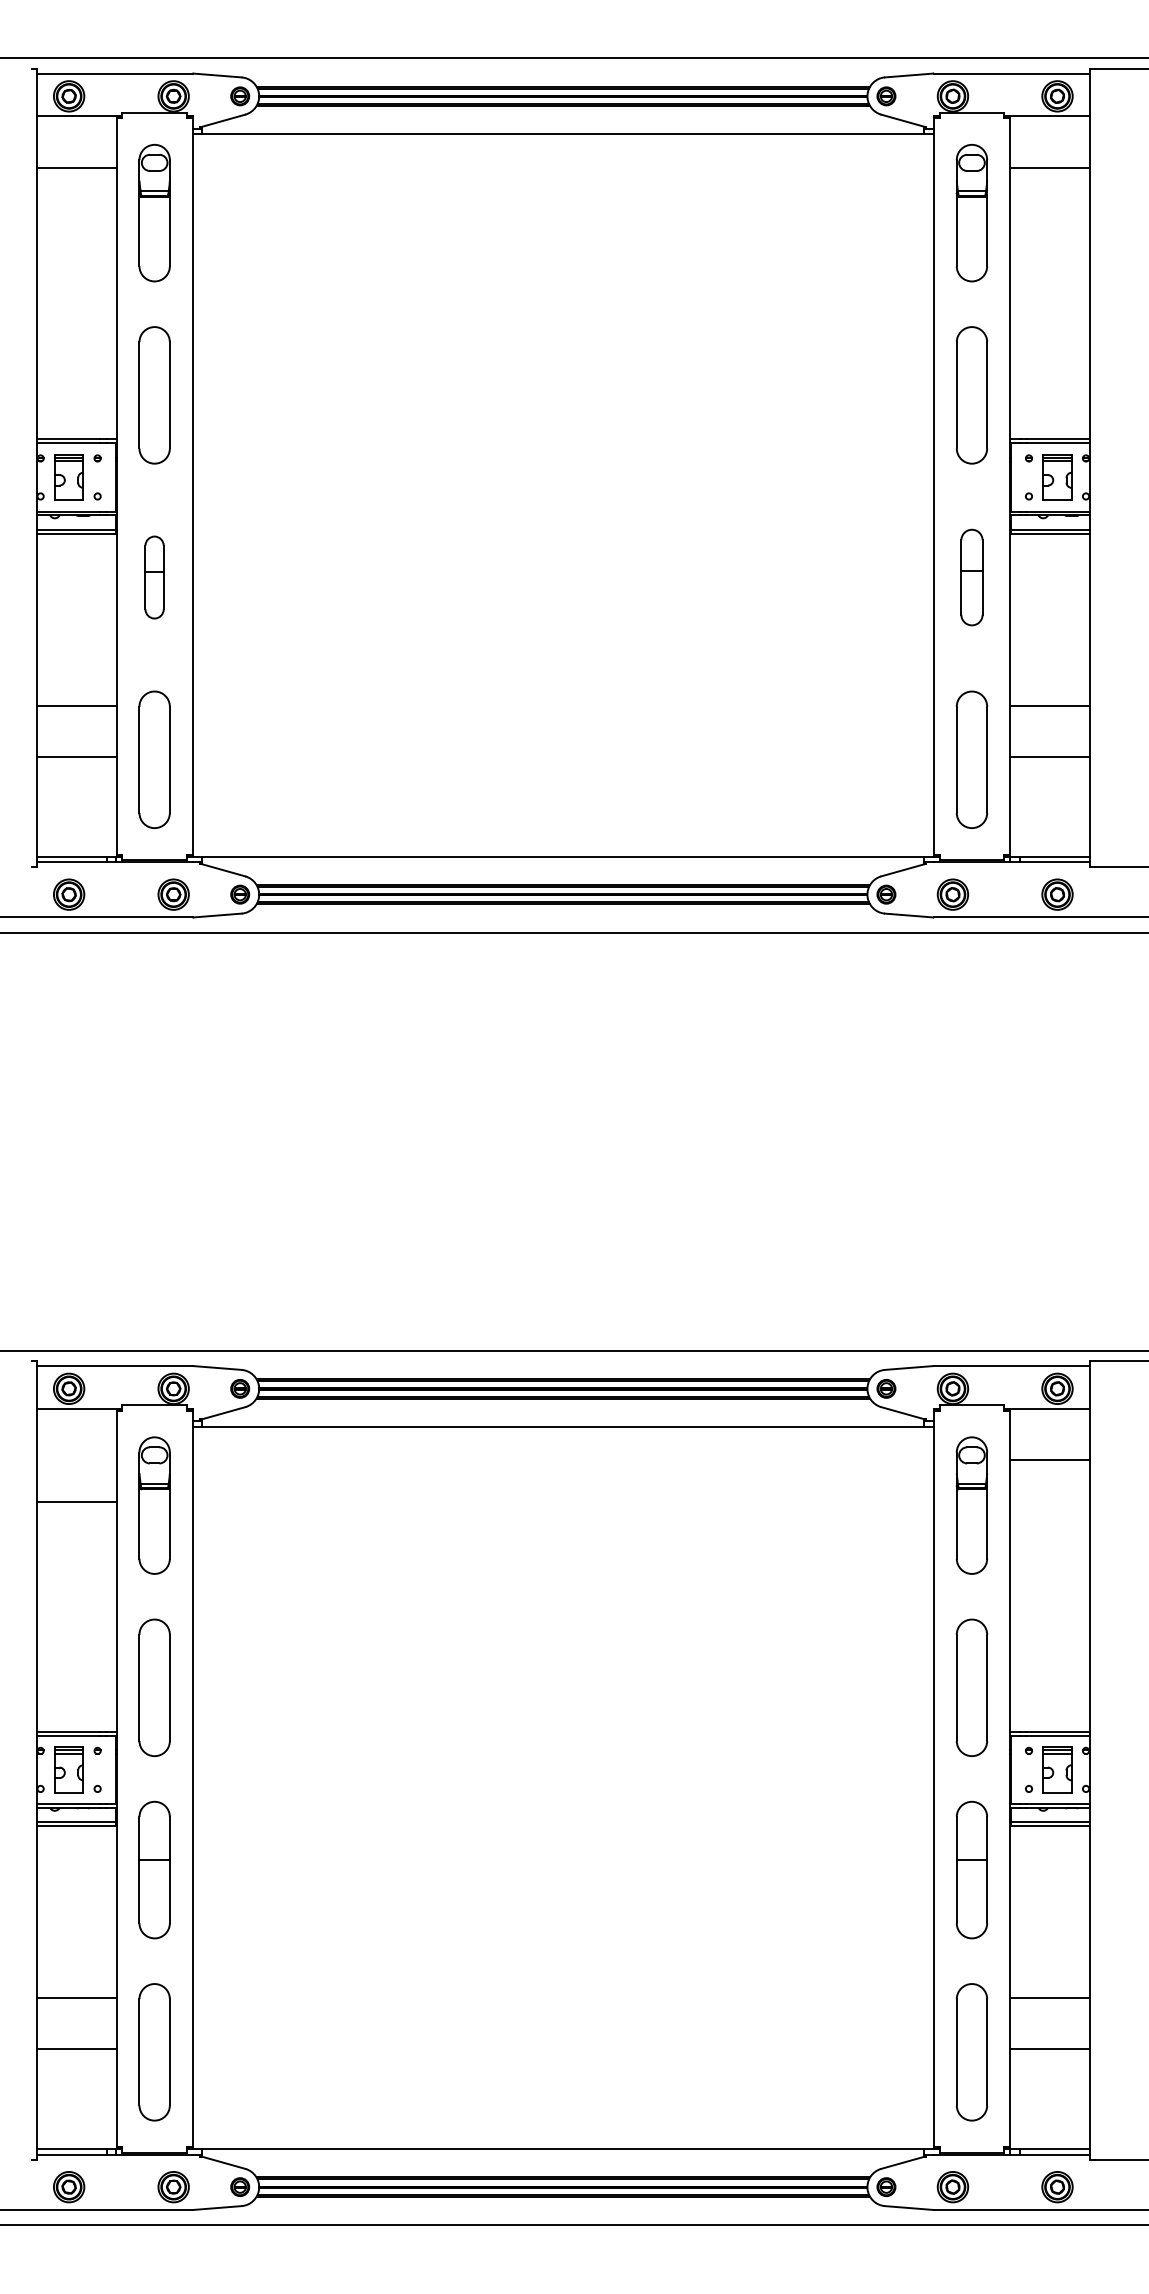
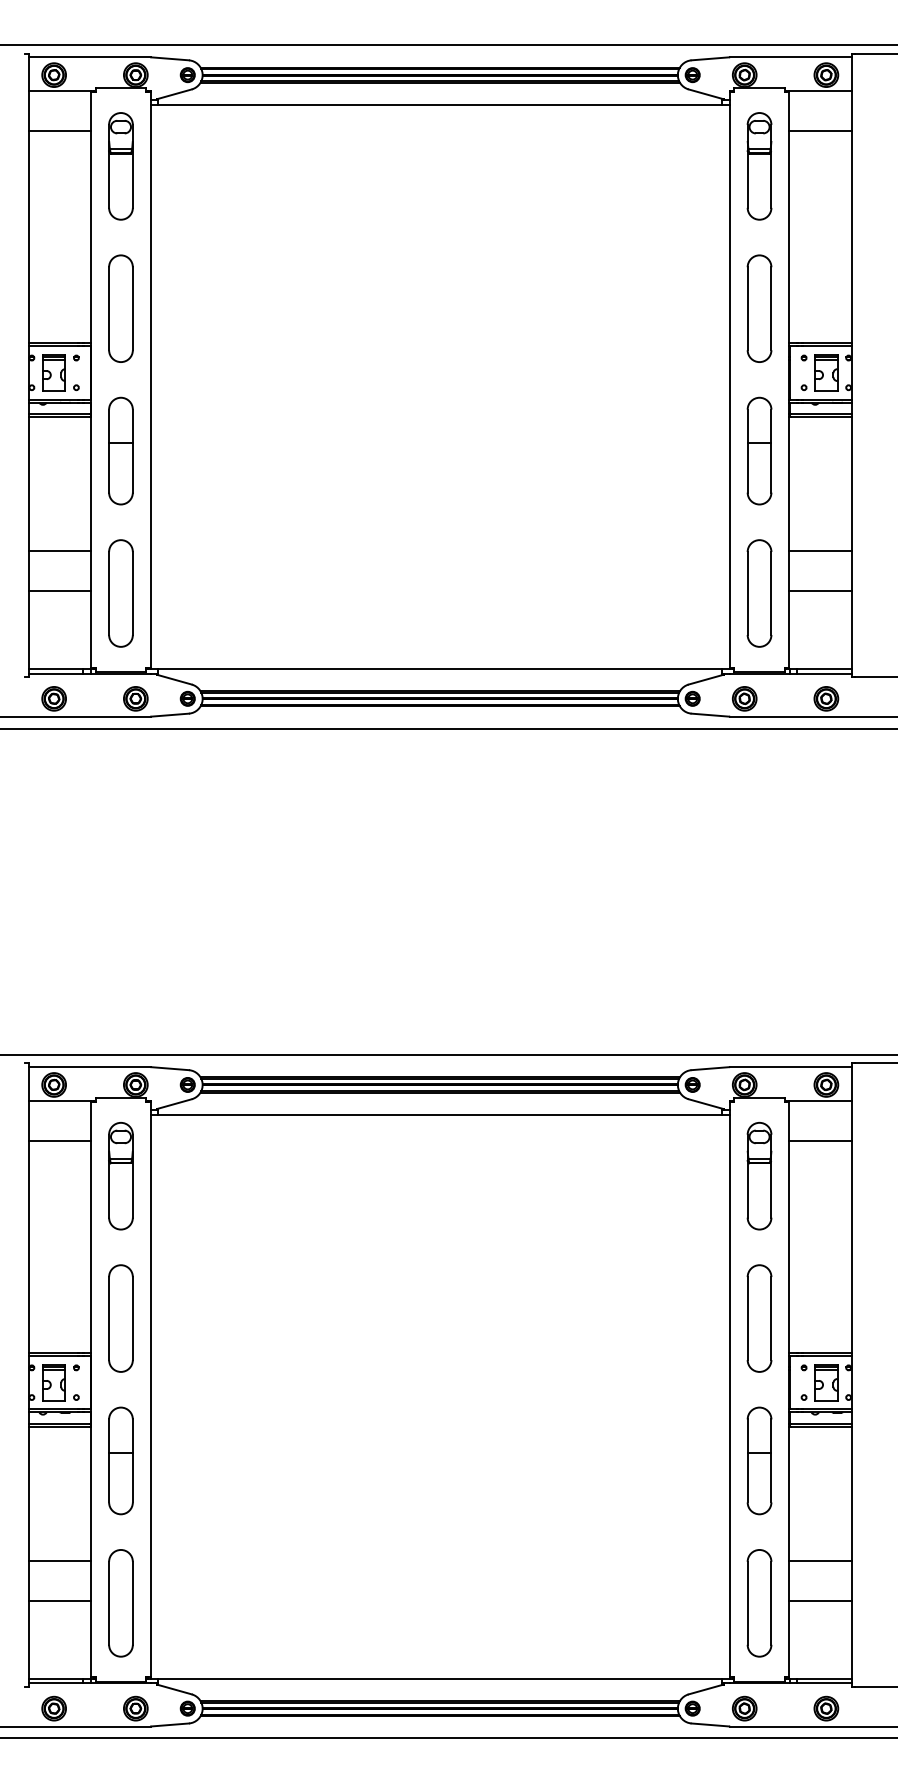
part: (154, 577) -> (120, 451), size x1.67
part: (971, 577) -> (759, 451), size x1.43
line: (76, 1502) -> (59, 1140), moved

